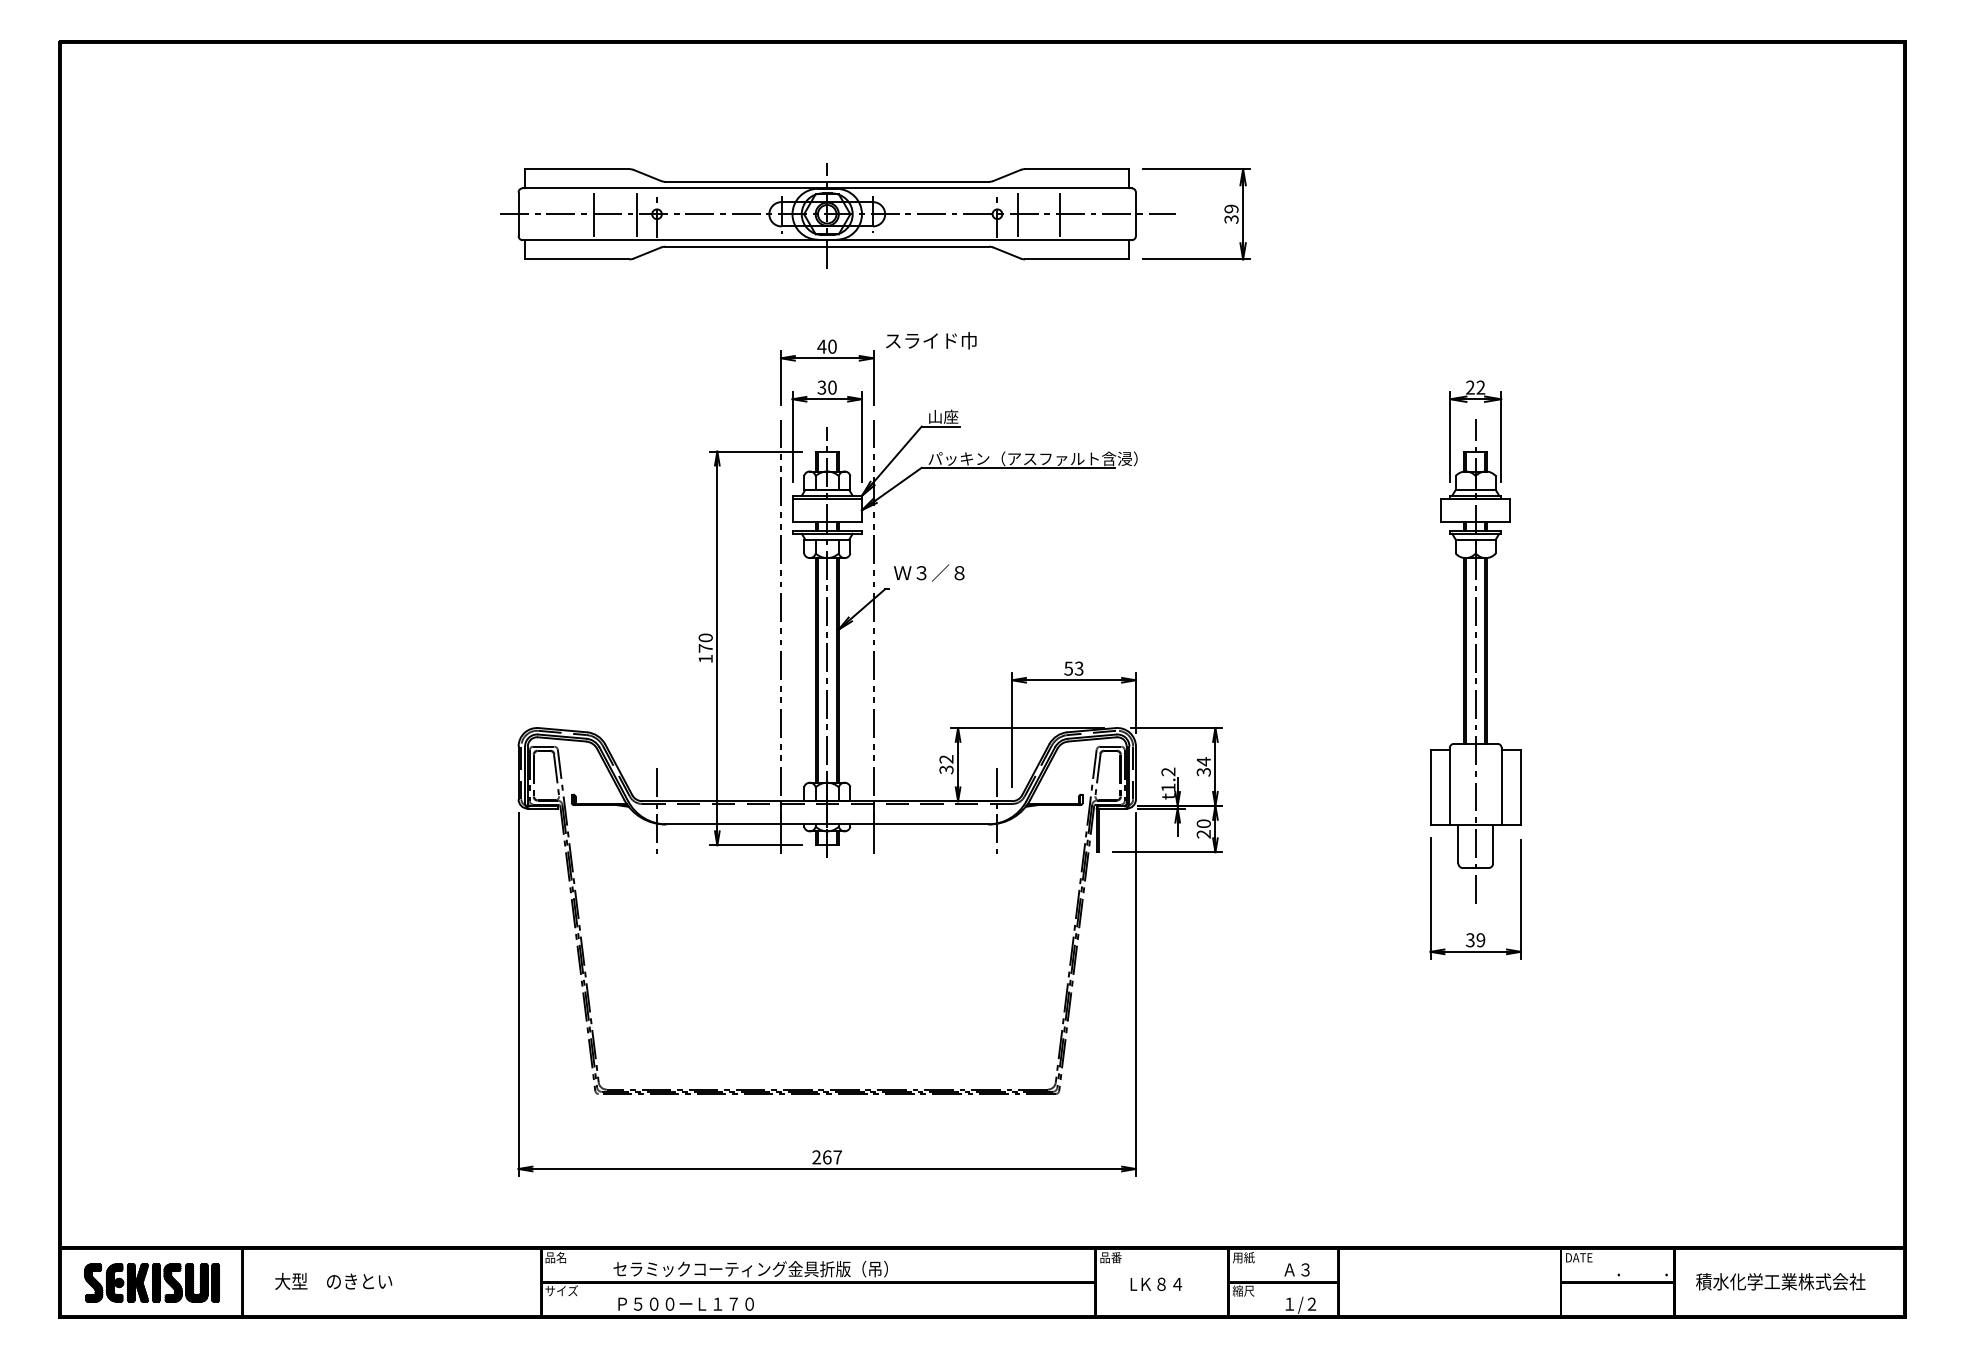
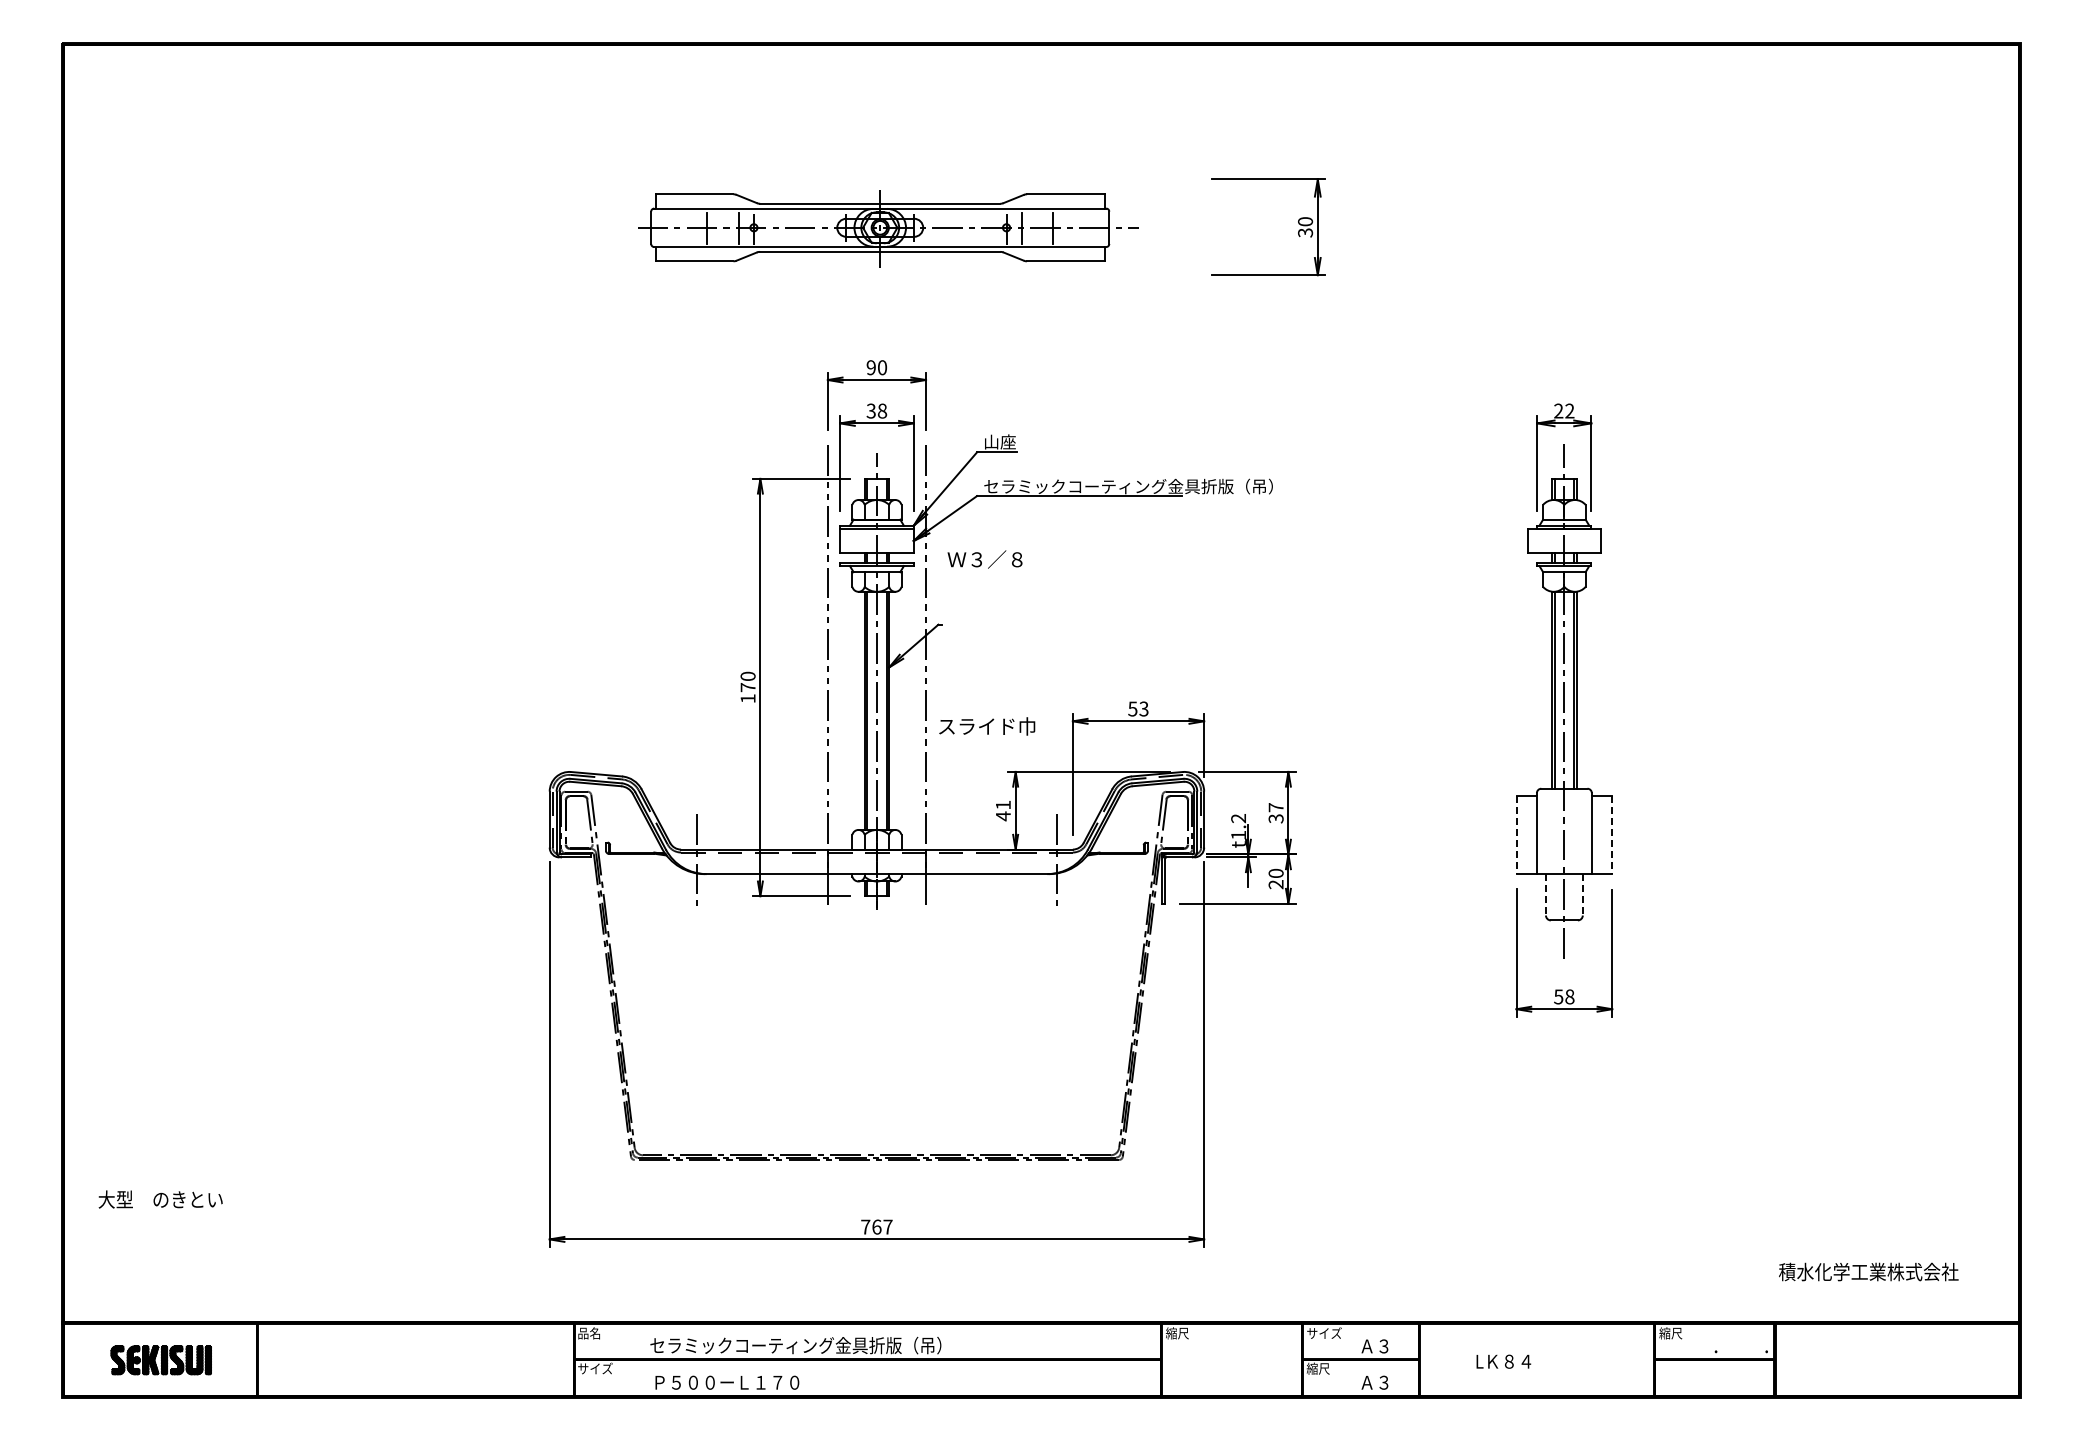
text: (1231, 208) -> (1305, 221), 39 -> 30
part: (837, 215) -> (887, 228), size x0.7
text: (931, 340) -> (987, 726), moved
text: (822, 346) -> (871, 367), 40 -> 90
text: (832, 388) -> (882, 411), 30 -> 38
text: (1064, 458) -> (1128, 486), パッキン（アスファルト含浸） -> セラミックコーティング金具折版（吊）
text: (928, 572) -> (984, 559), moved
text: (1203, 761) -> (1275, 807), 34 -> 37
text: (945, 764) -> (1002, 810), 32 -> 41
line: (1430, 787) -> (1516, 835), solid -> dashed
line: (1521, 787) -> (1612, 835), solid -> dashed
line: (1457, 843) -> (1545, 894), solid -> dashed
line: (1492, 843) -> (1582, 894), solid -> dashed
text: (1475, 939) -> (1564, 996), 39 -> 58
text: (816, 1156) -> (865, 1226), 267 -> 767
text: (1109, 1257) -> (1176, 1333), 品番 -> 縮尺
text: (1249, 1257) -> (1324, 1333), 用紙 -> サイズ
text: (1578, 1257) -> (1673, 1333), DATE -> 縮尺
text: (333, 1281) -> (160, 1199), moved
text: (1780, 1281) -> (1868, 1271), moved
part: (152, 1283) -> (161, 1360), size x0.7
text: (1156, 1284) -> (1503, 1361), moved
text: (1300, 1304) -> (1378, 1383), １/２ -> Ａ３

